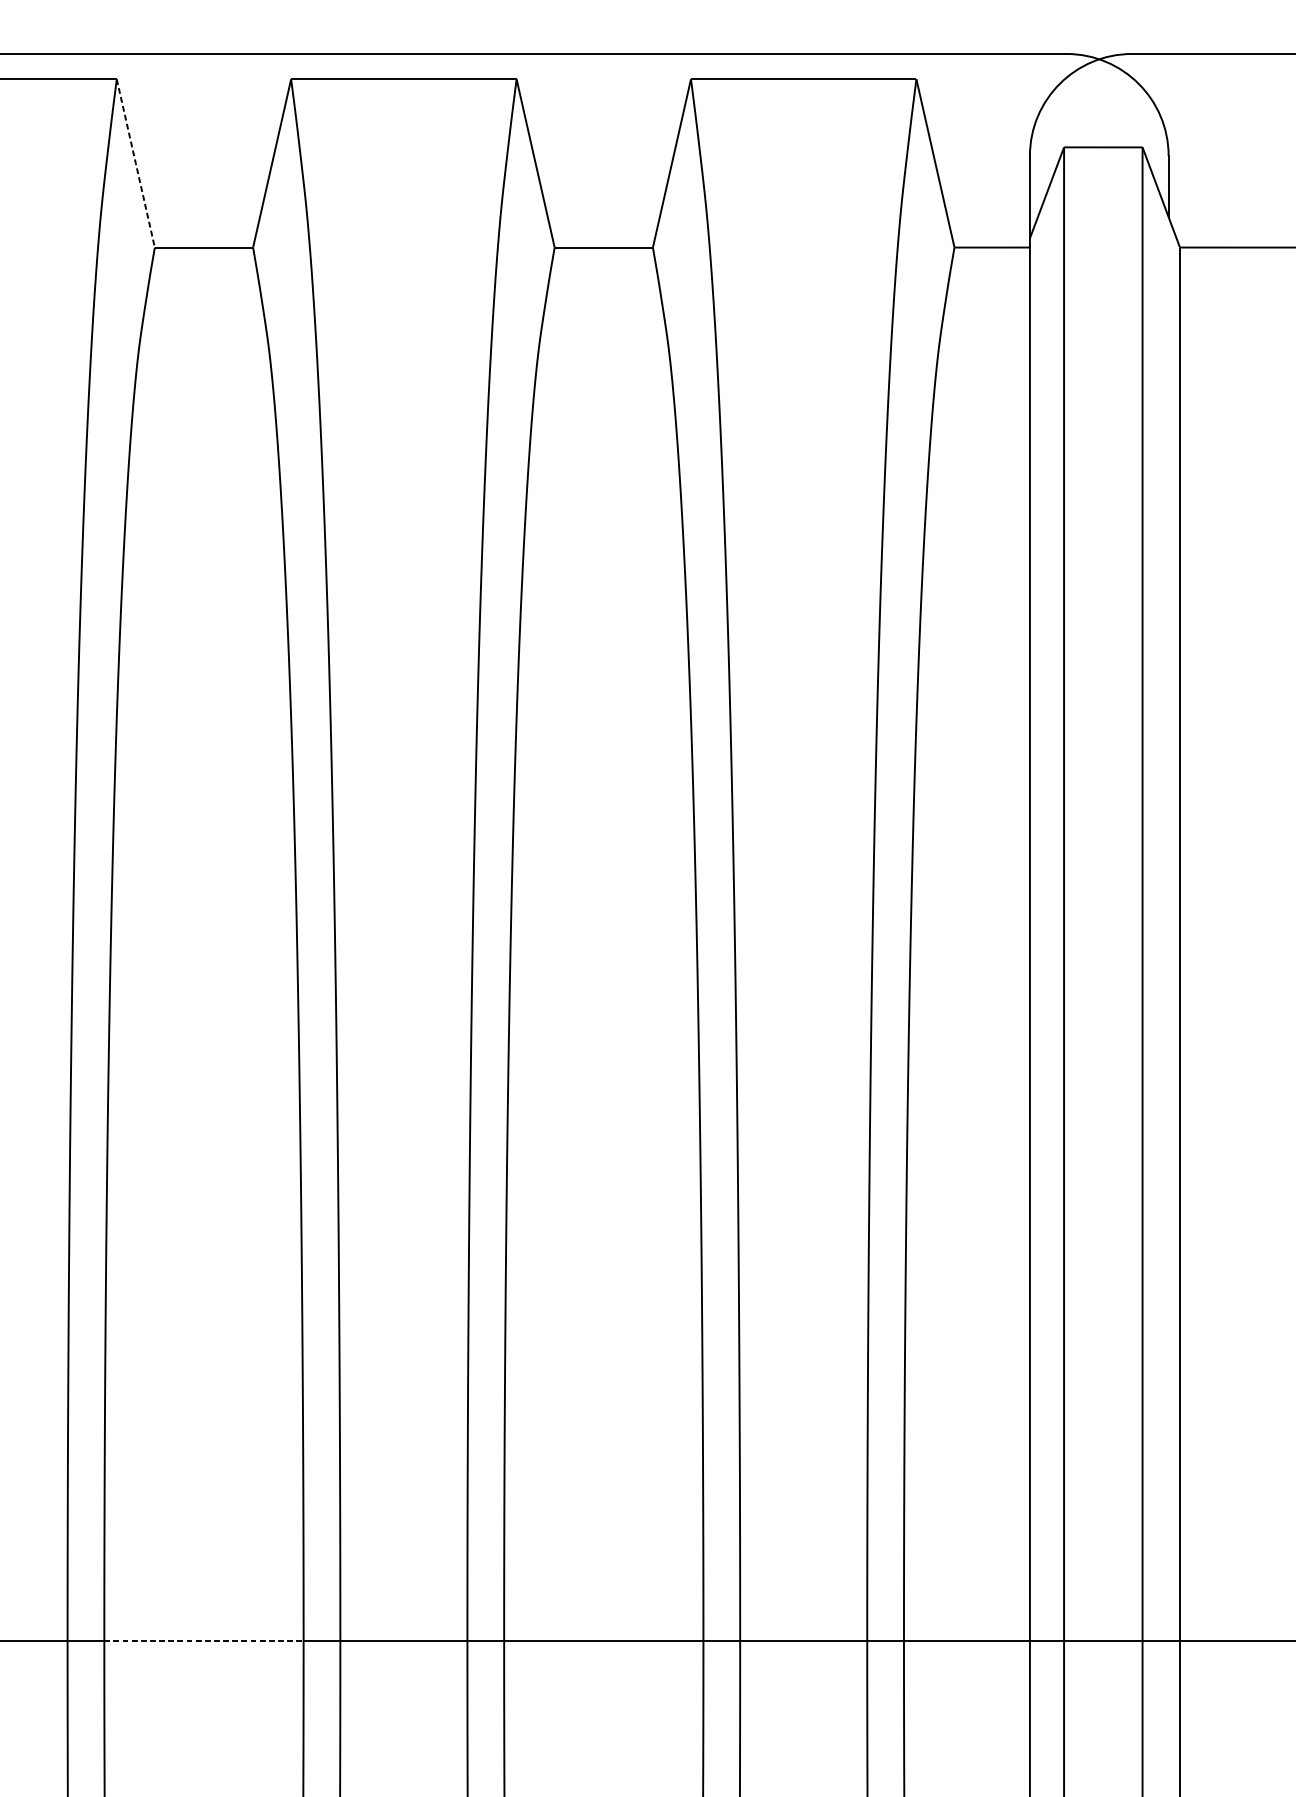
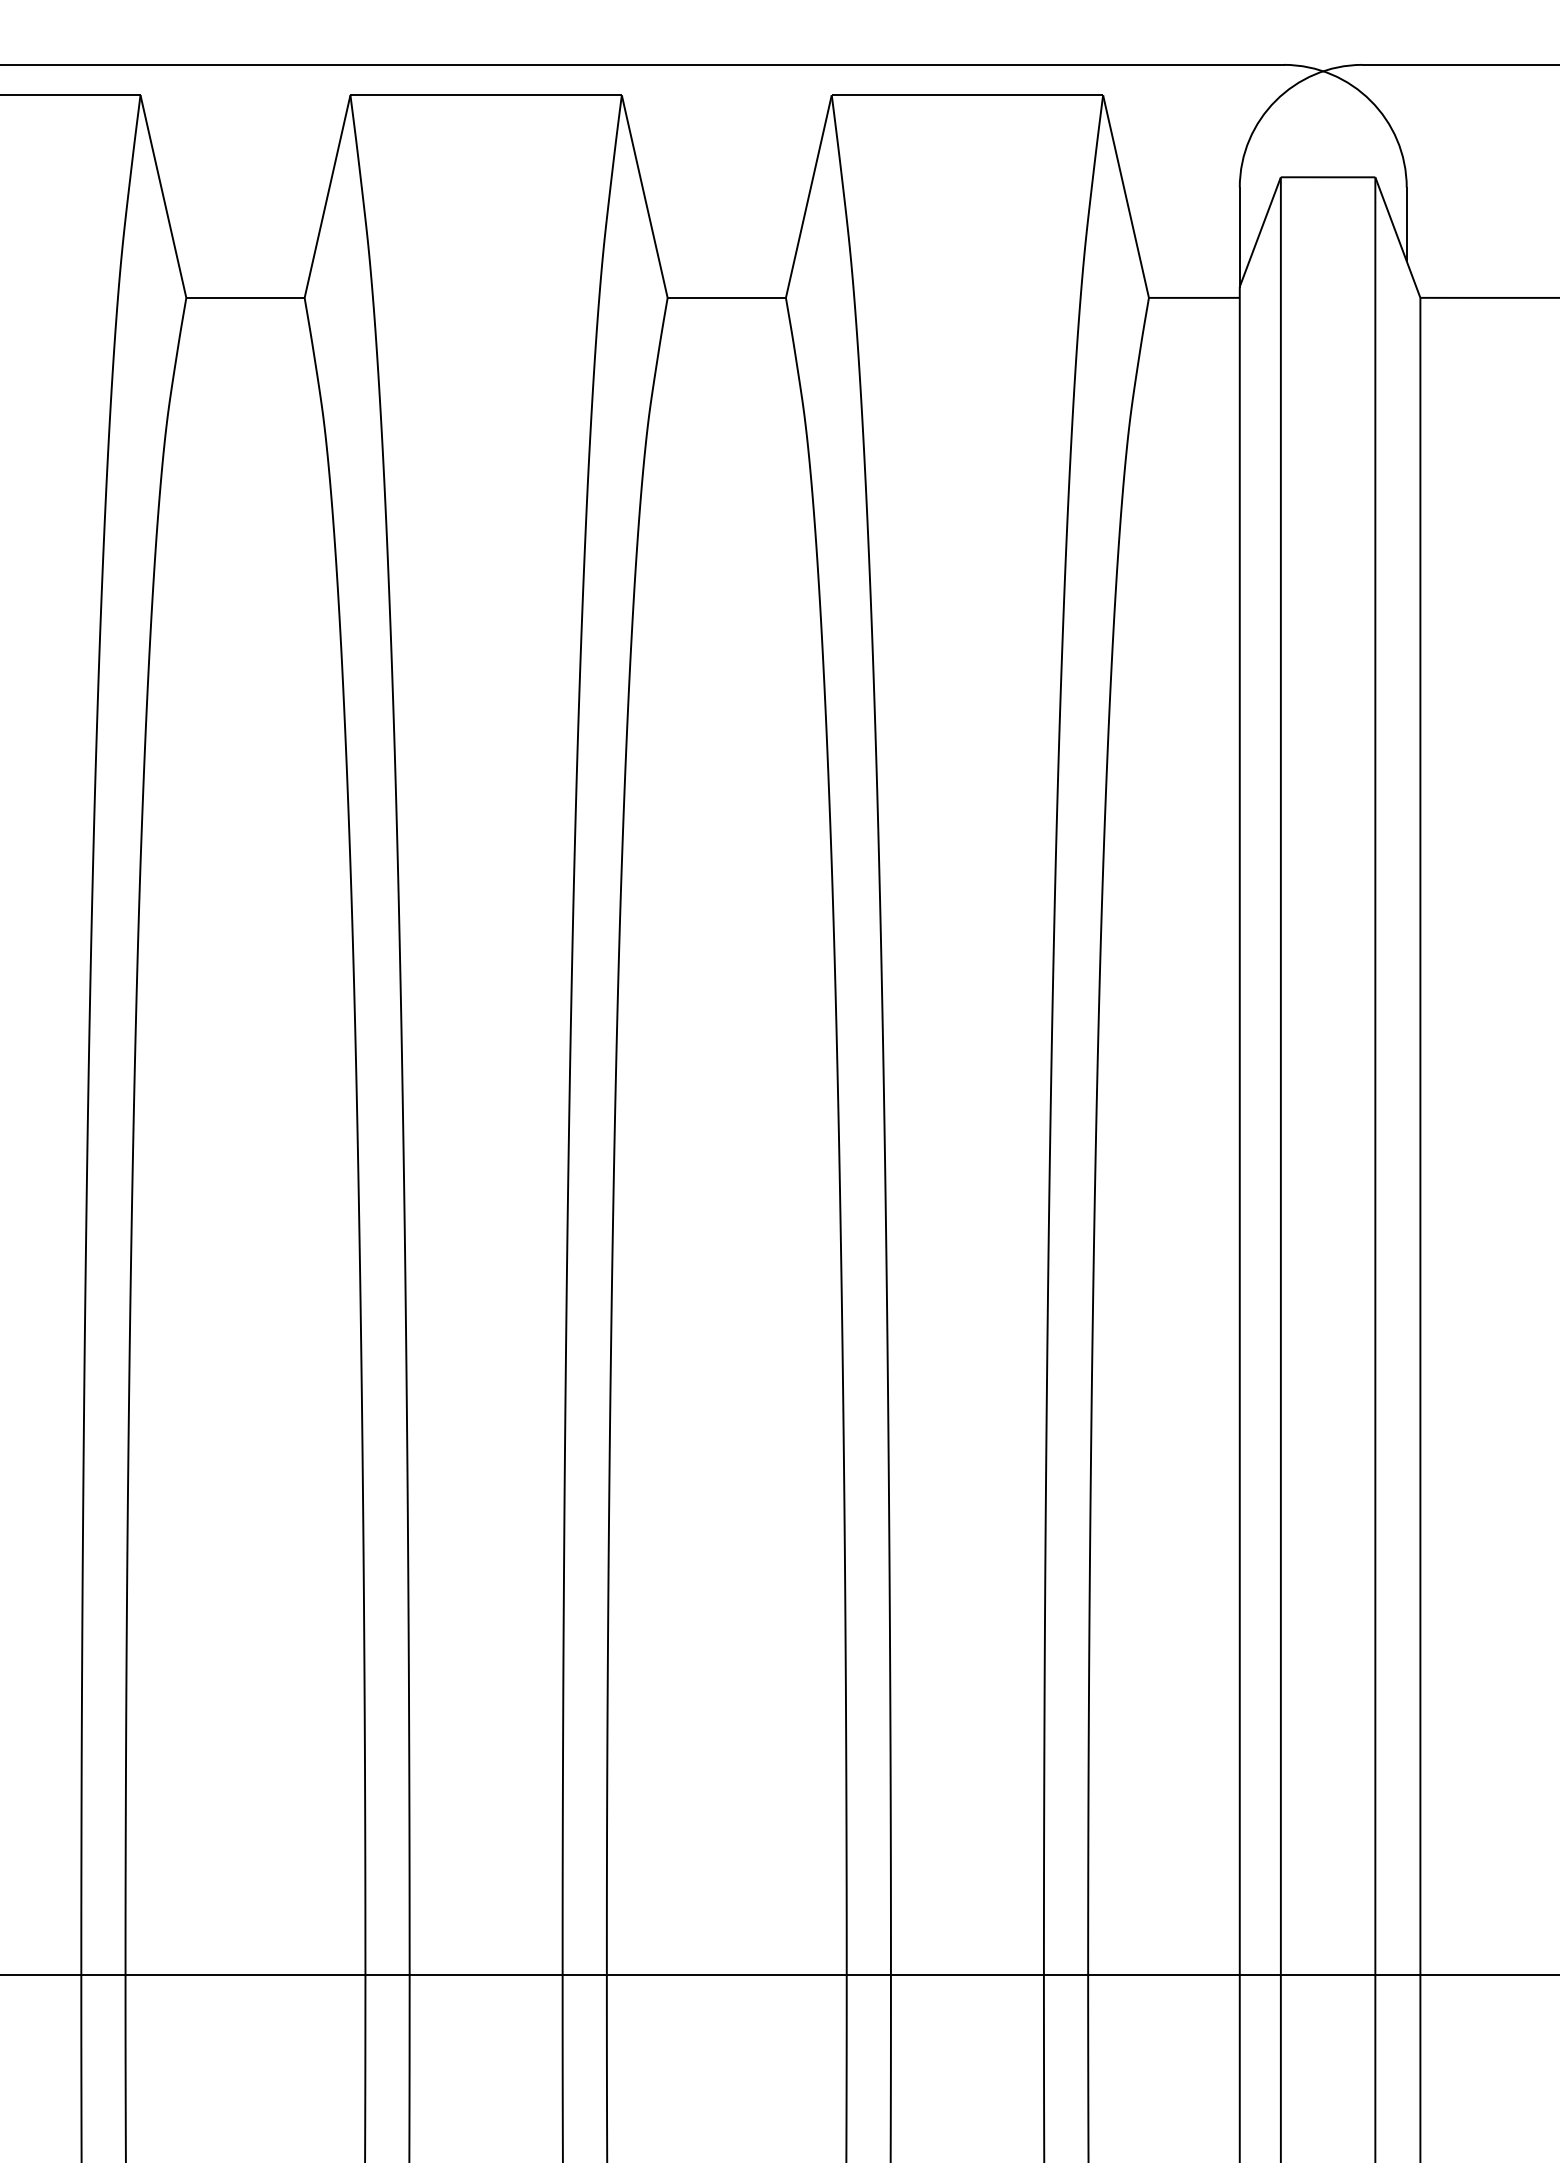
line: (135, 162) -> (163, 195), dashed -> solid
line: (203, 1641) -> (245, 1975), dashed -> solid

